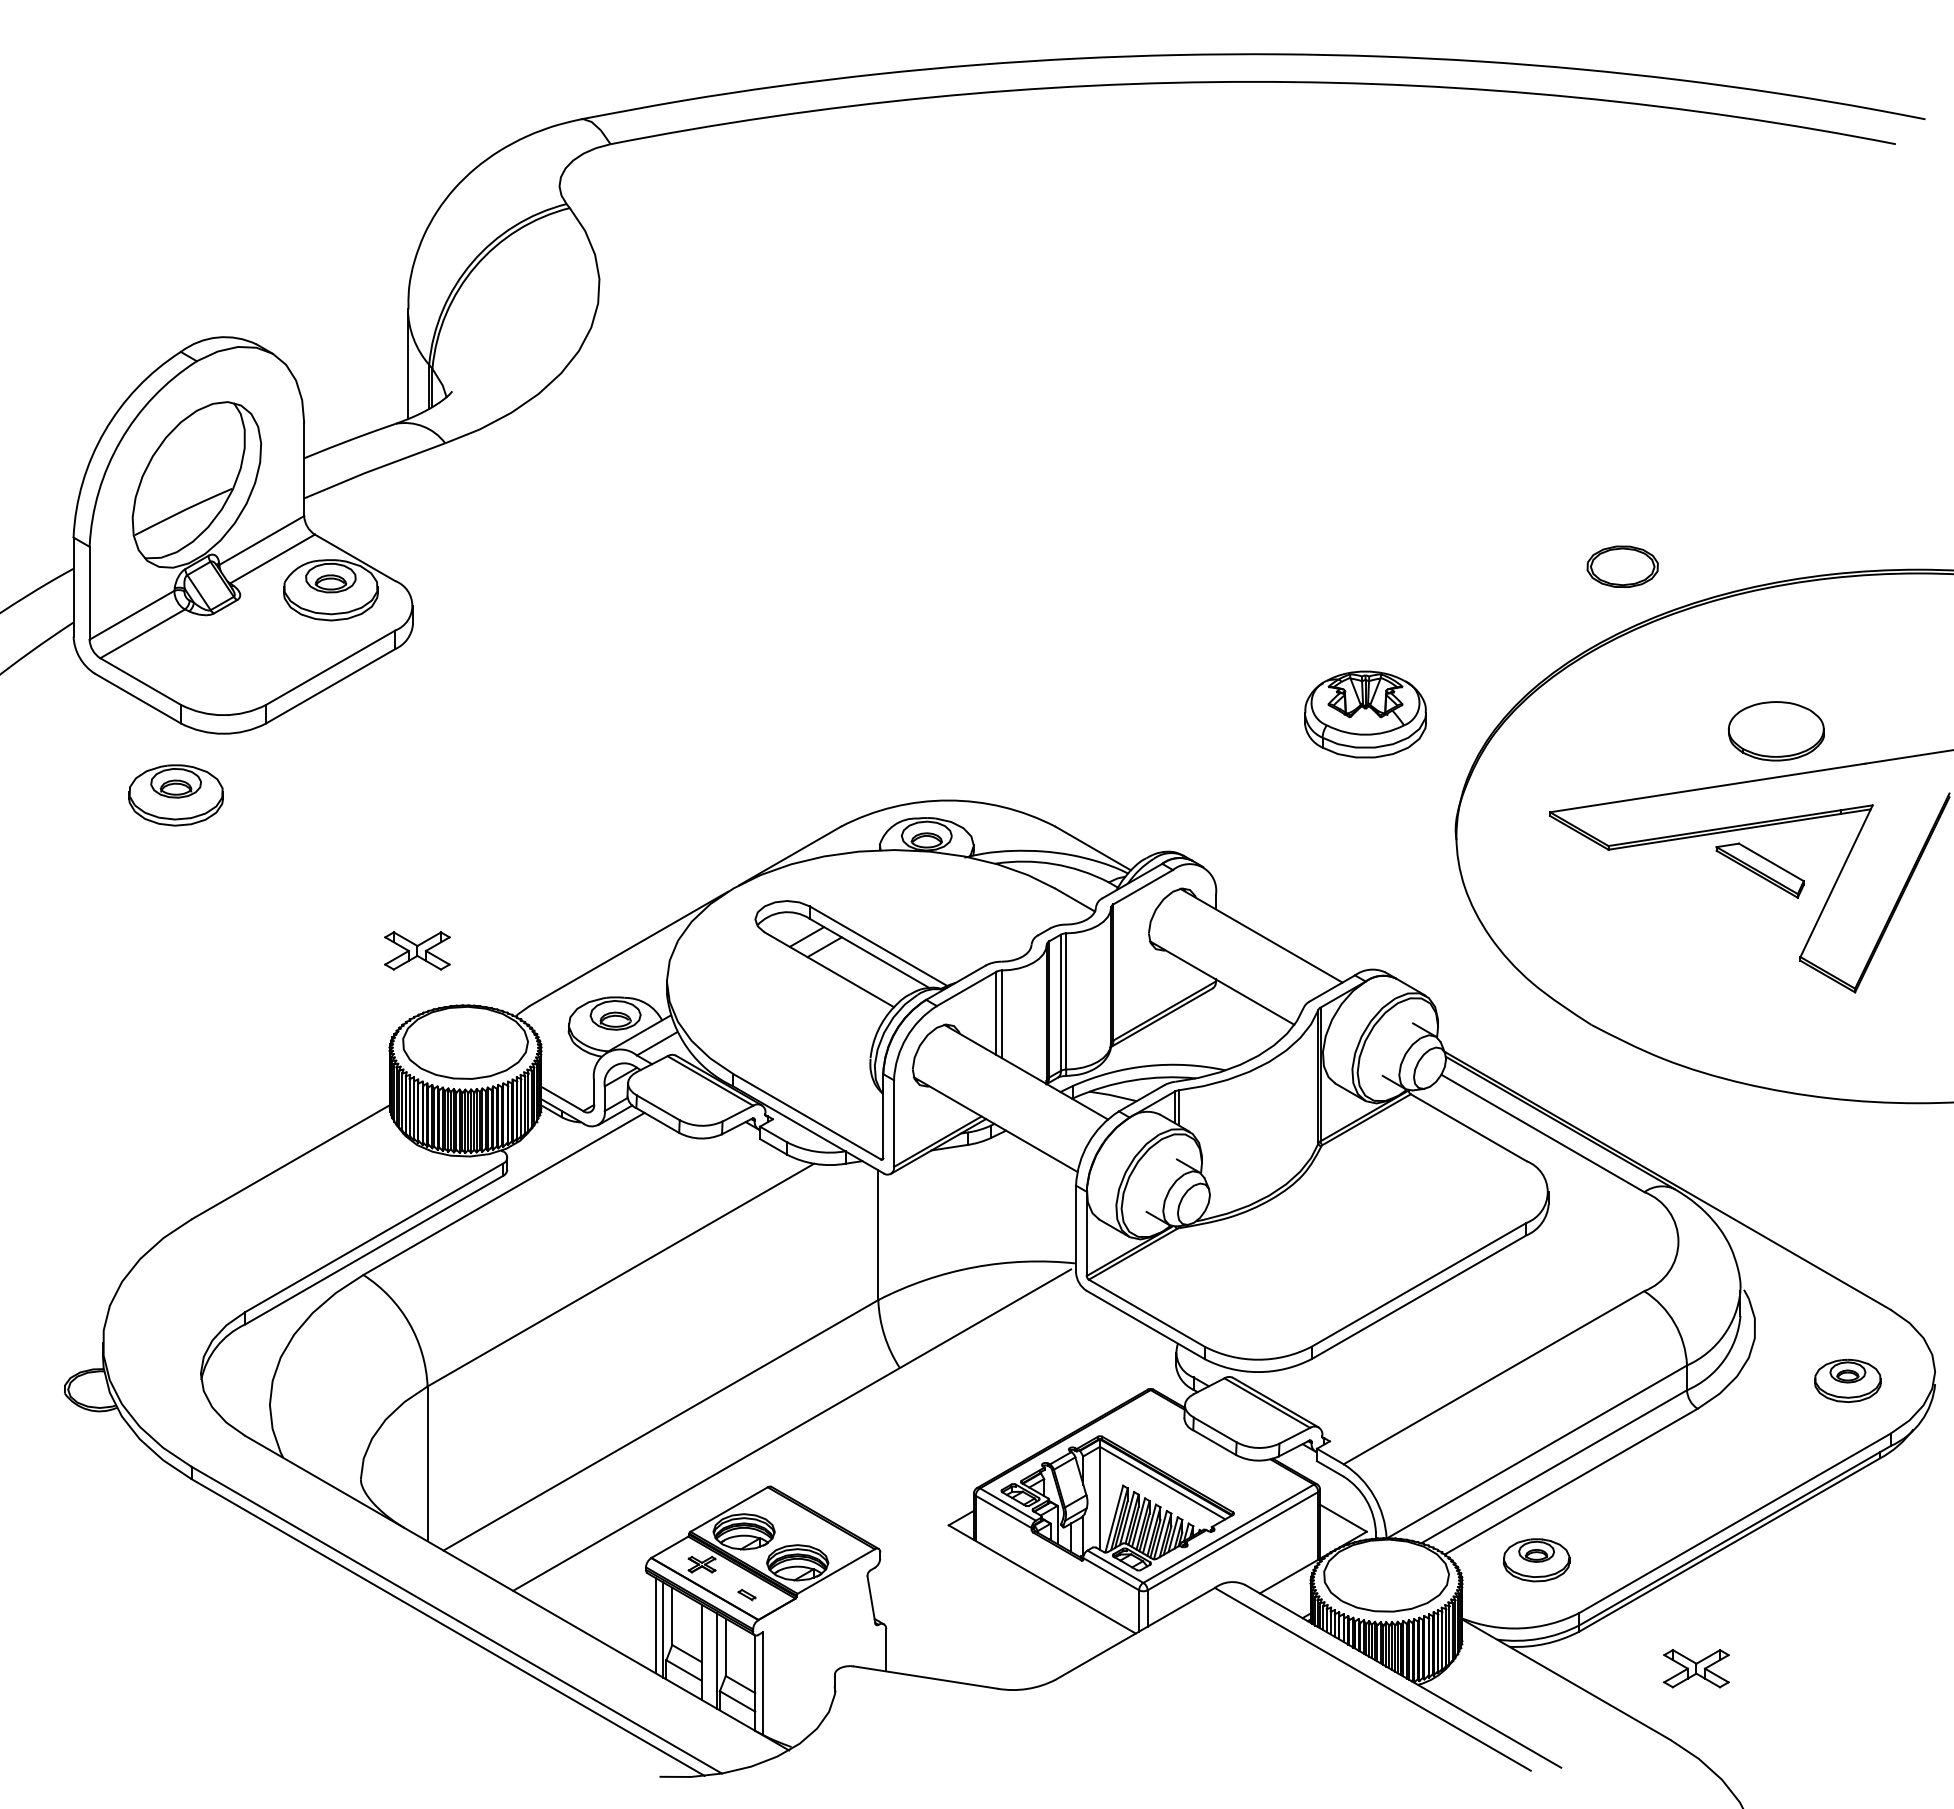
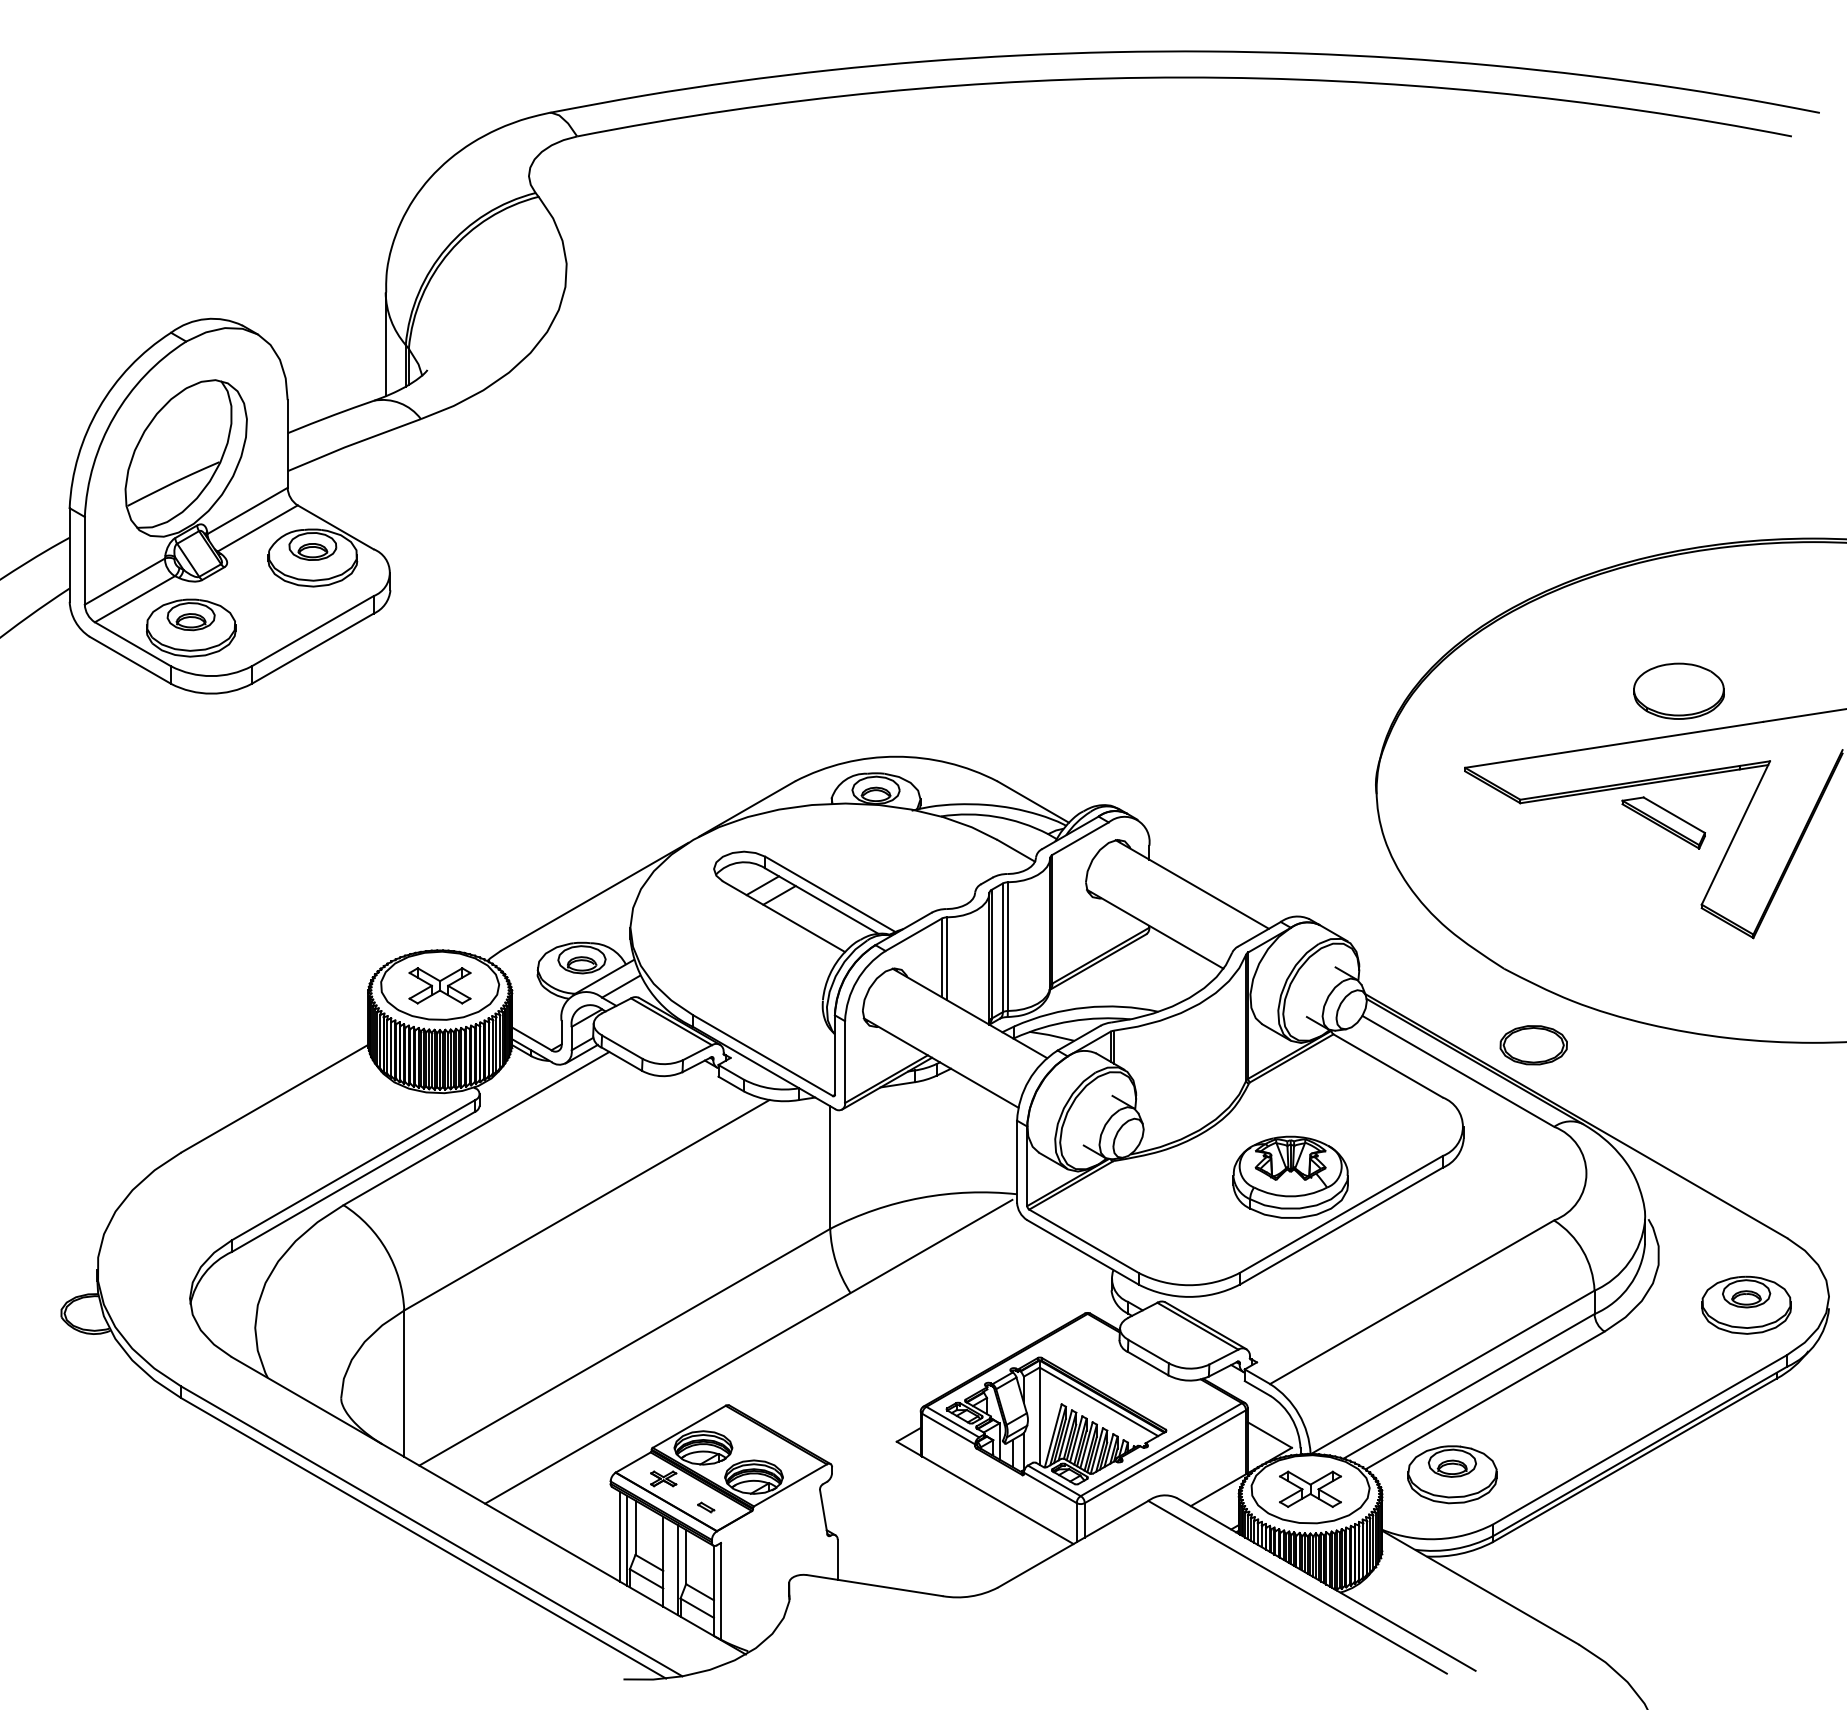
part: (1622, 566) -> (1533, 1044), moved
part: (1365, 714) -> (1290, 1177), moved
part: (175, 795) -> (190, 628), moved
part: (417, 950) -> (440, 985), moved
part: (1847, 1380) -> (1746, 1304), size x1.43
part: (1536, 1560) -> (1452, 1474), size x1.43
part: (1696, 1668) -> (1310, 1489), moved

